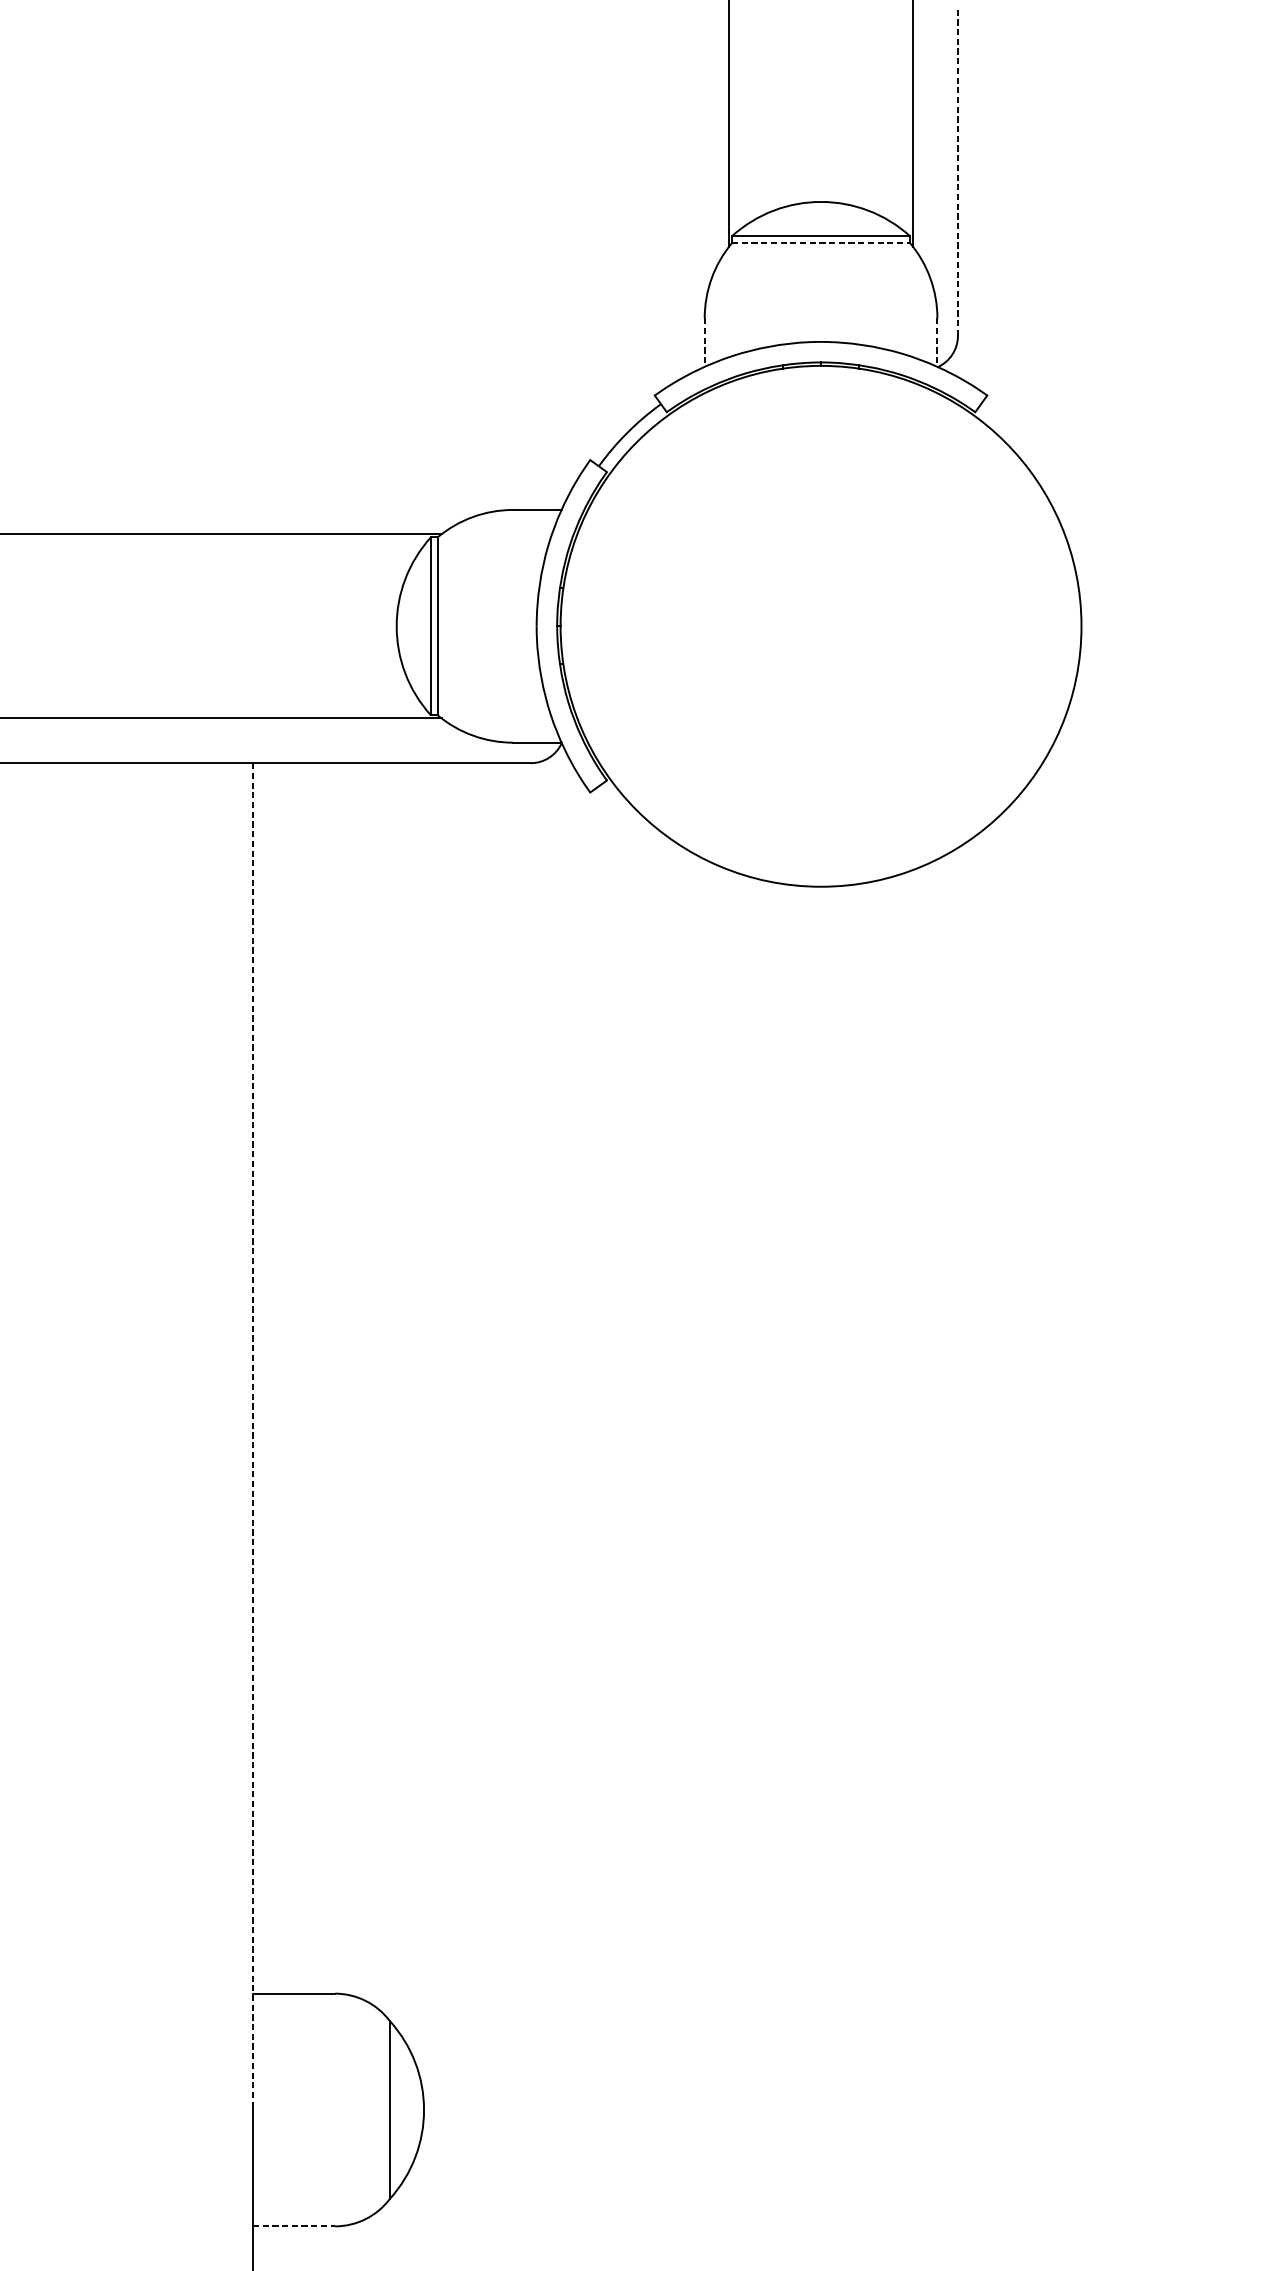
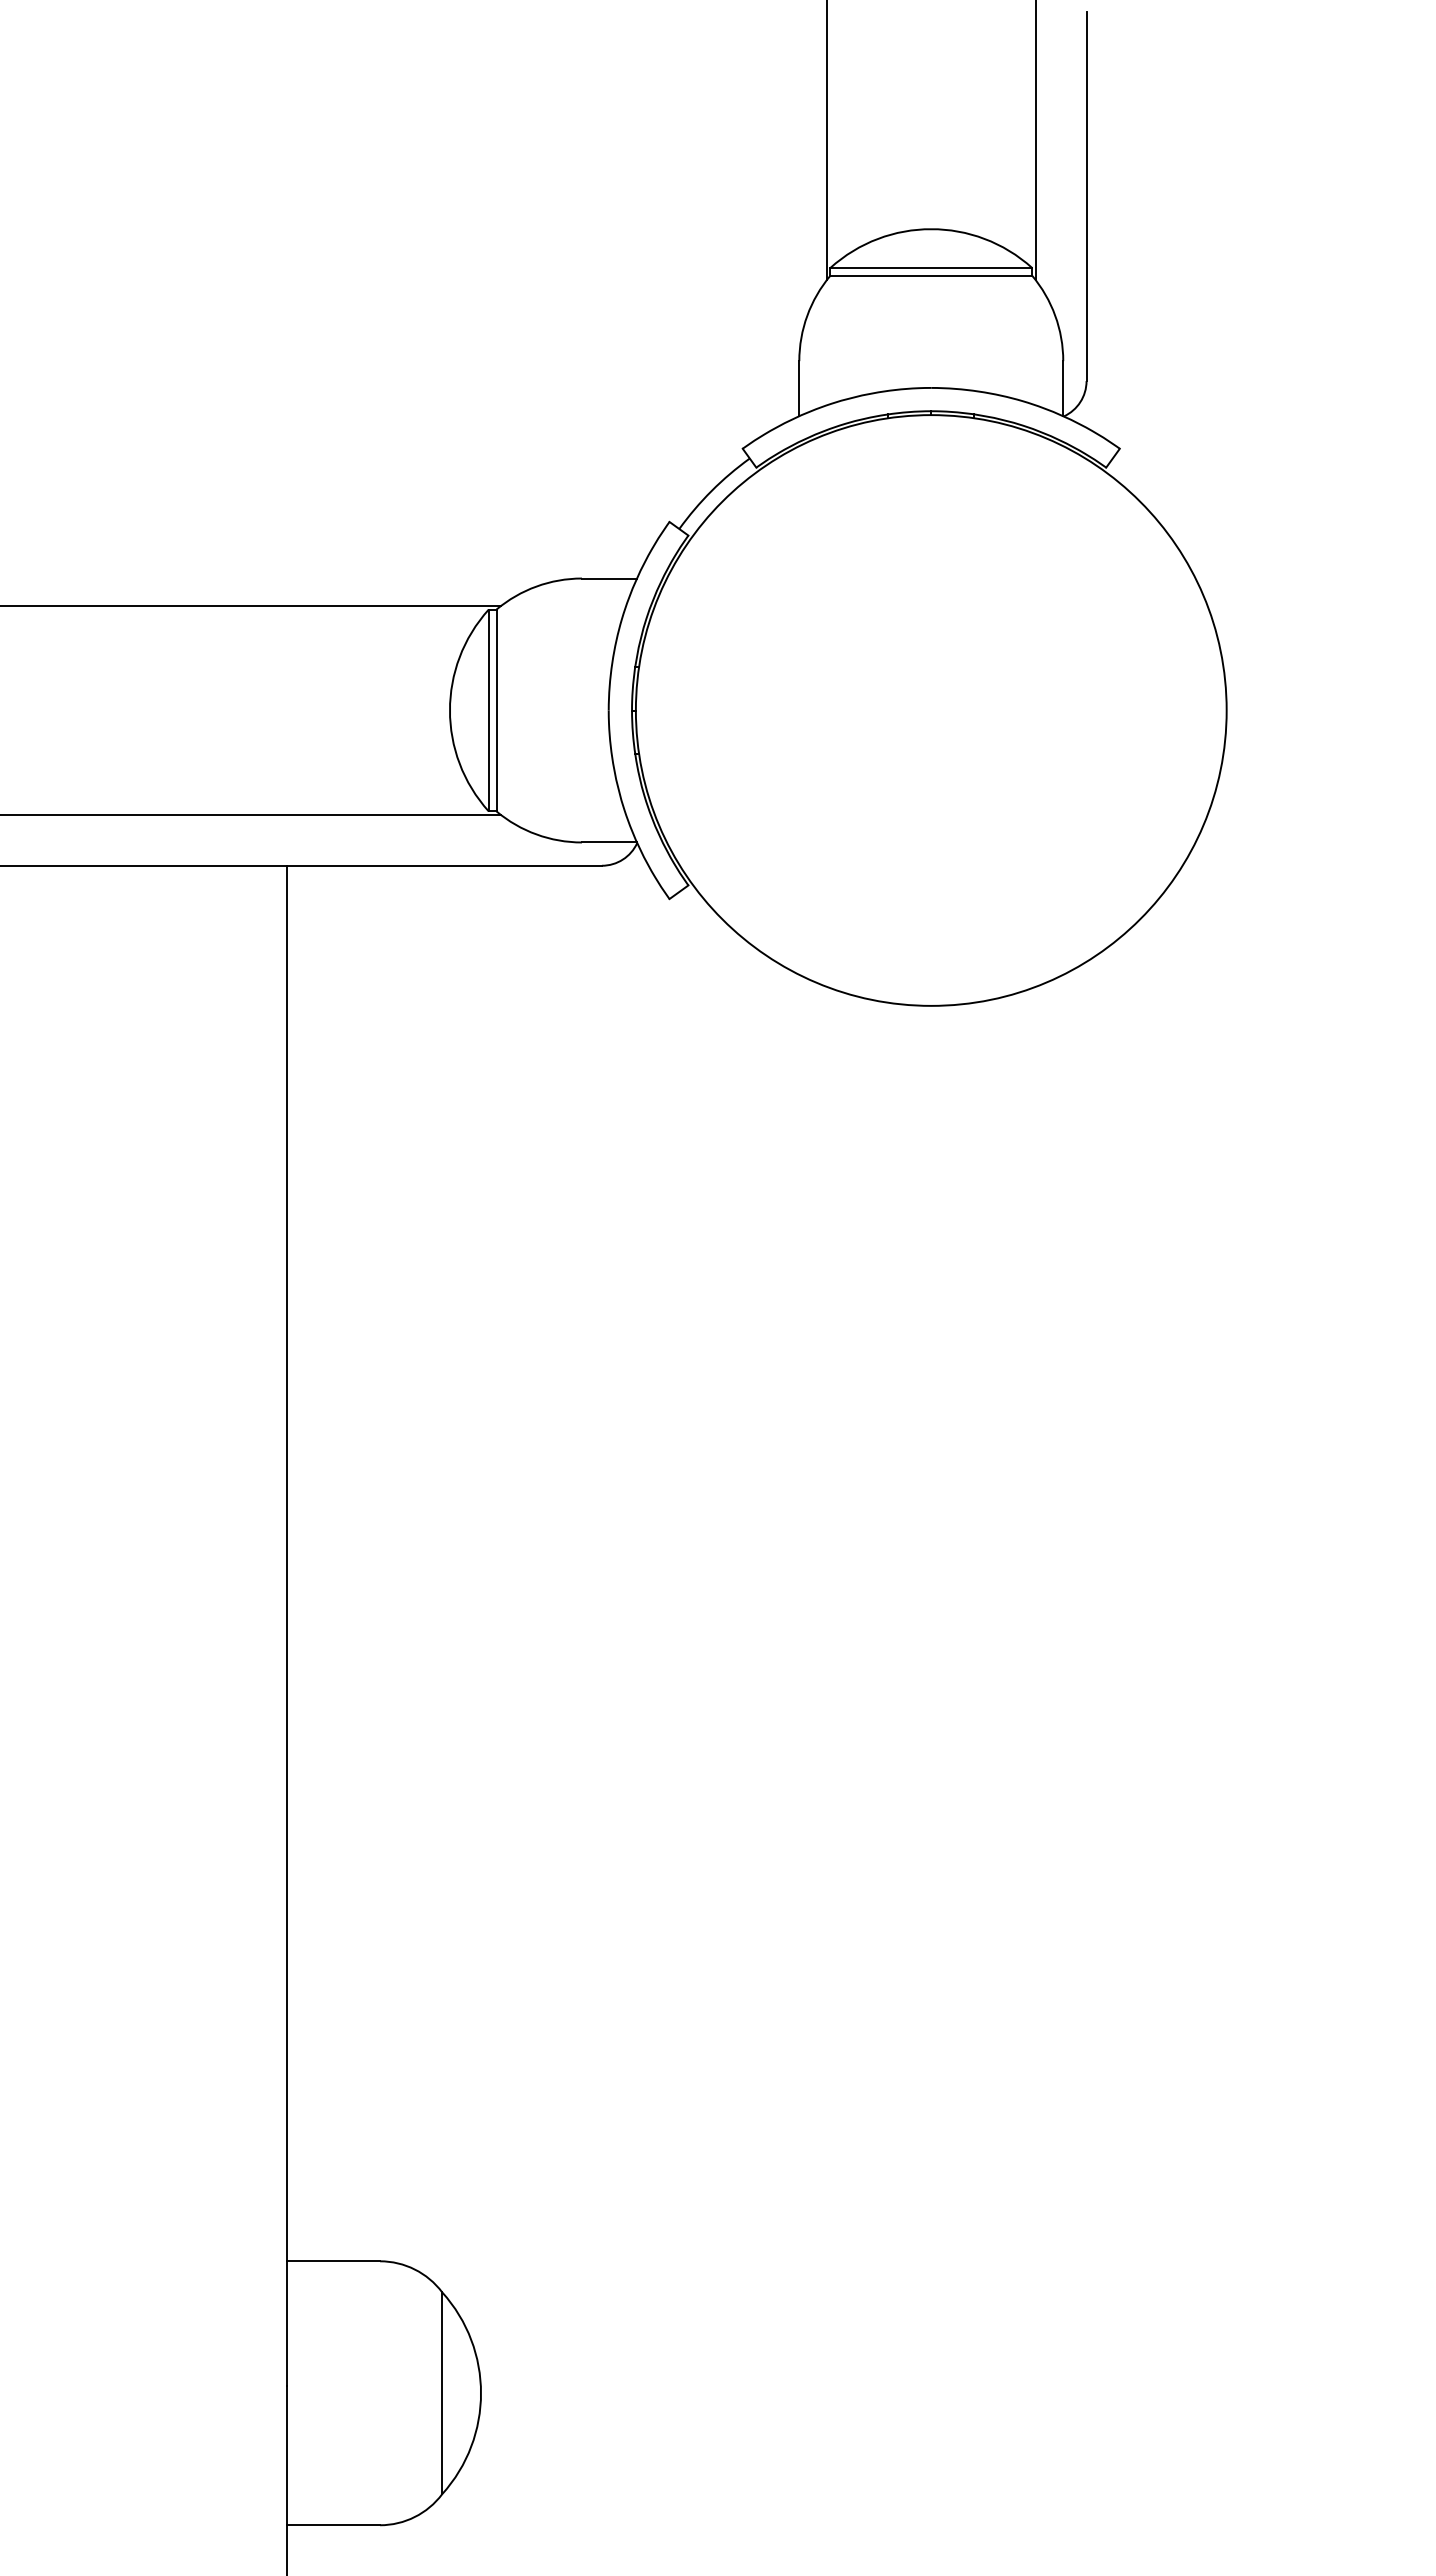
line: (957, 173) -> (1086, 196), dashed -> solid
line: (821, 242) -> (931, 275), dashed -> solid
line: (704, 342) -> (799, 388), dashed -> solid
line: (937, 342) -> (1063, 388), dashed -> solid
line: (252, 1433) -> (286, 1626), dashed -> solid
line: (293, 2226) -> (333, 2525), dashed -> solid

